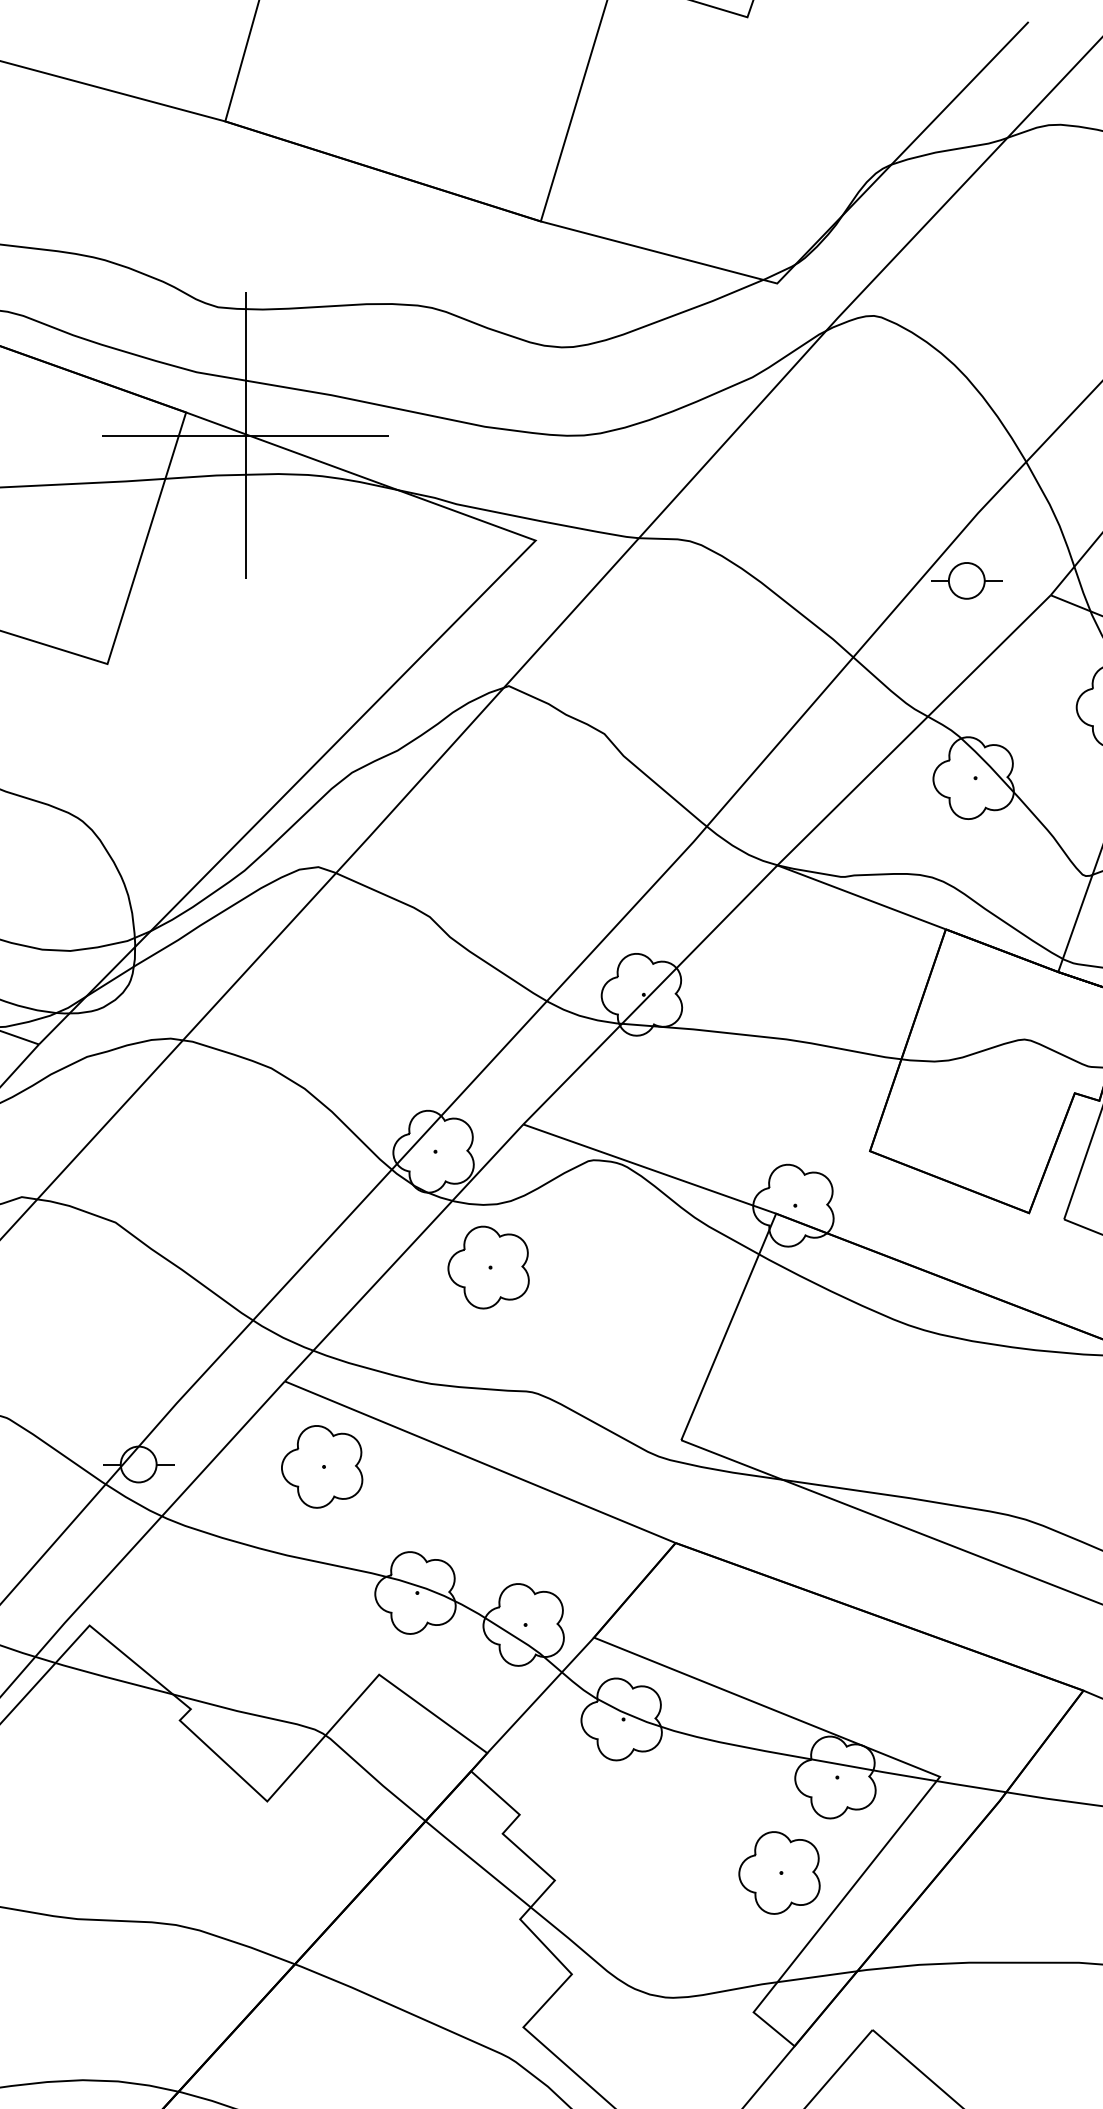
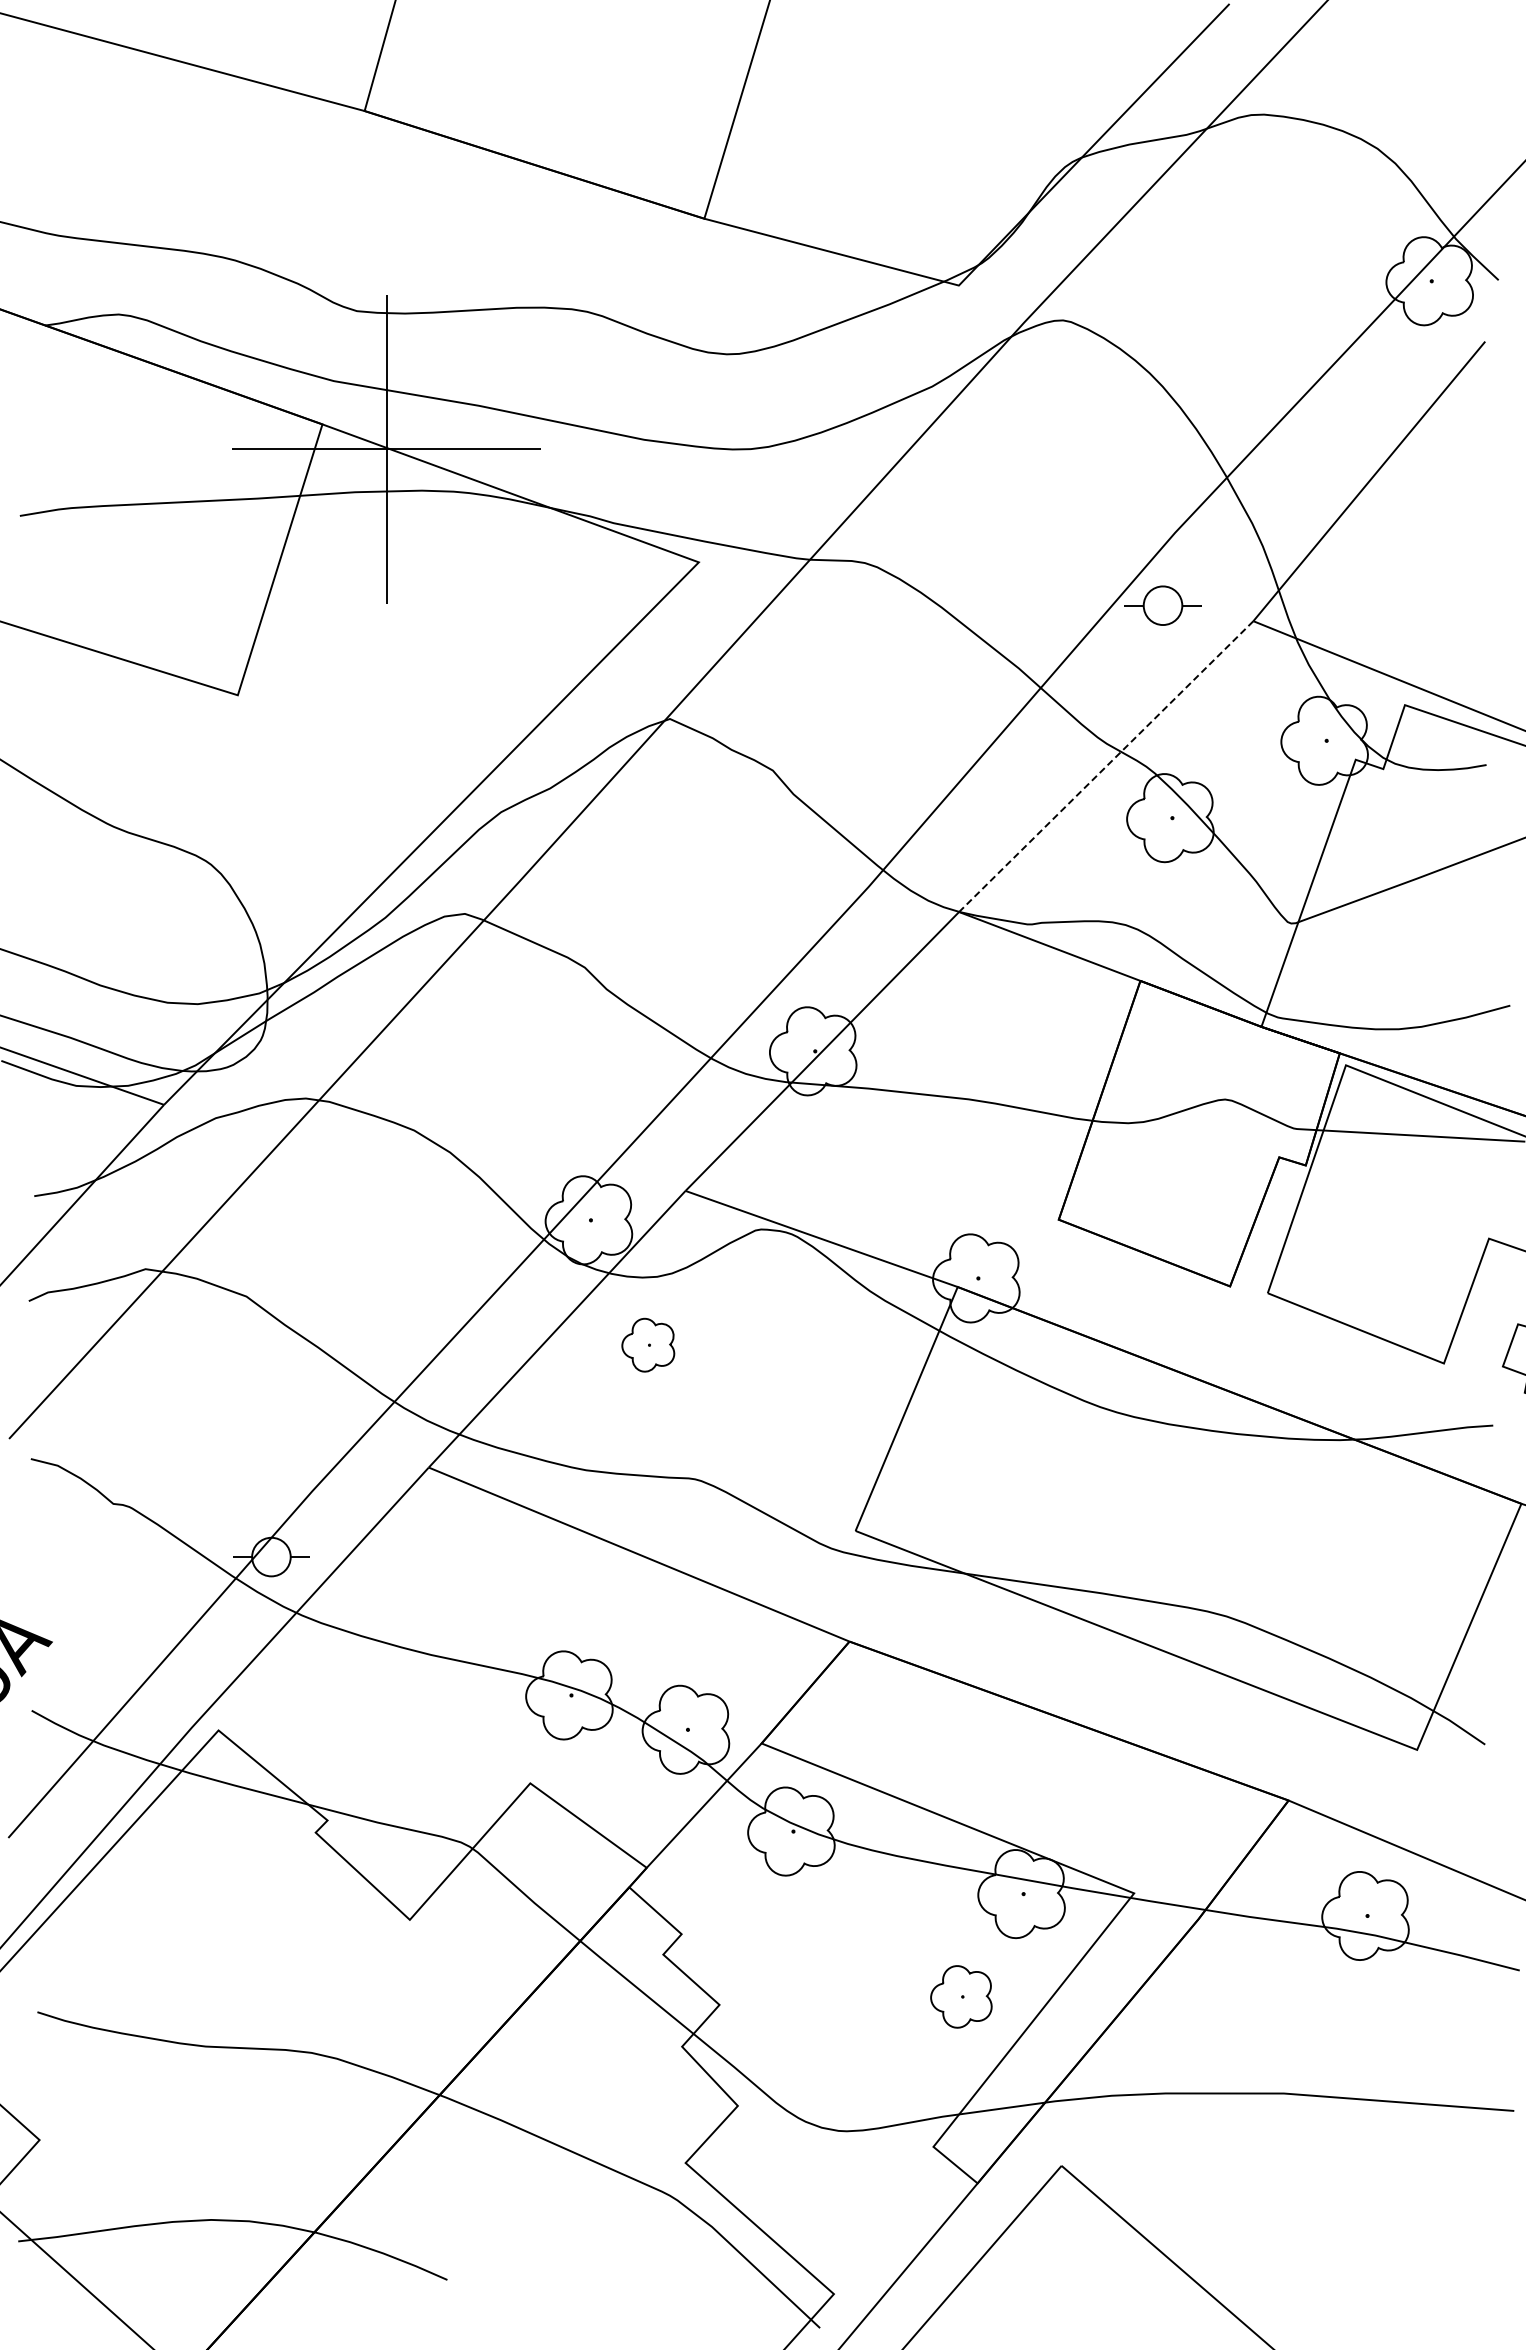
line: (914, 730) -> (1106, 766), solid -> dashed
part: (488, 1268) -> (648, 1345), size x0.6
part: (321, 1466) -> (468, 1559), removed
part: (779, 1872) -> (961, 1996), size x0.7

